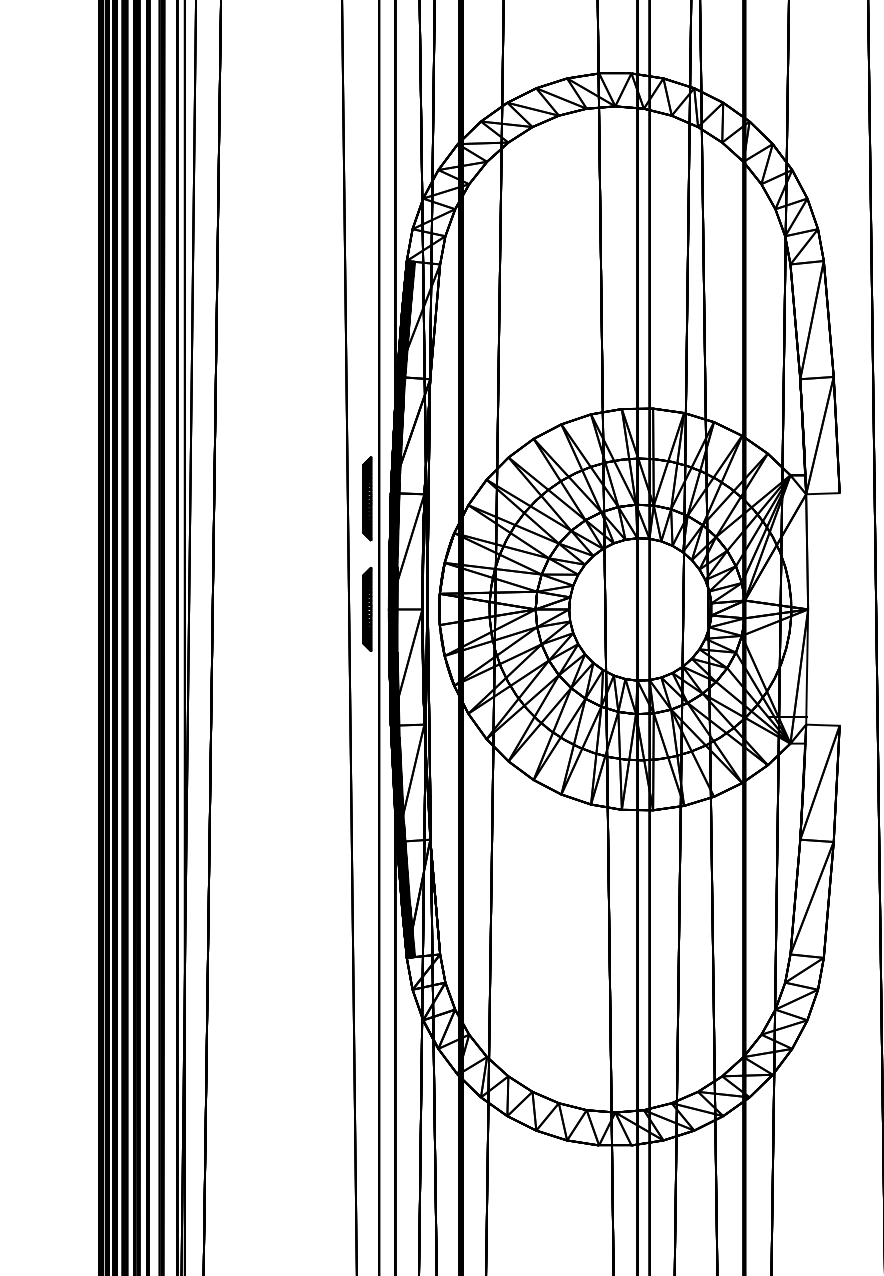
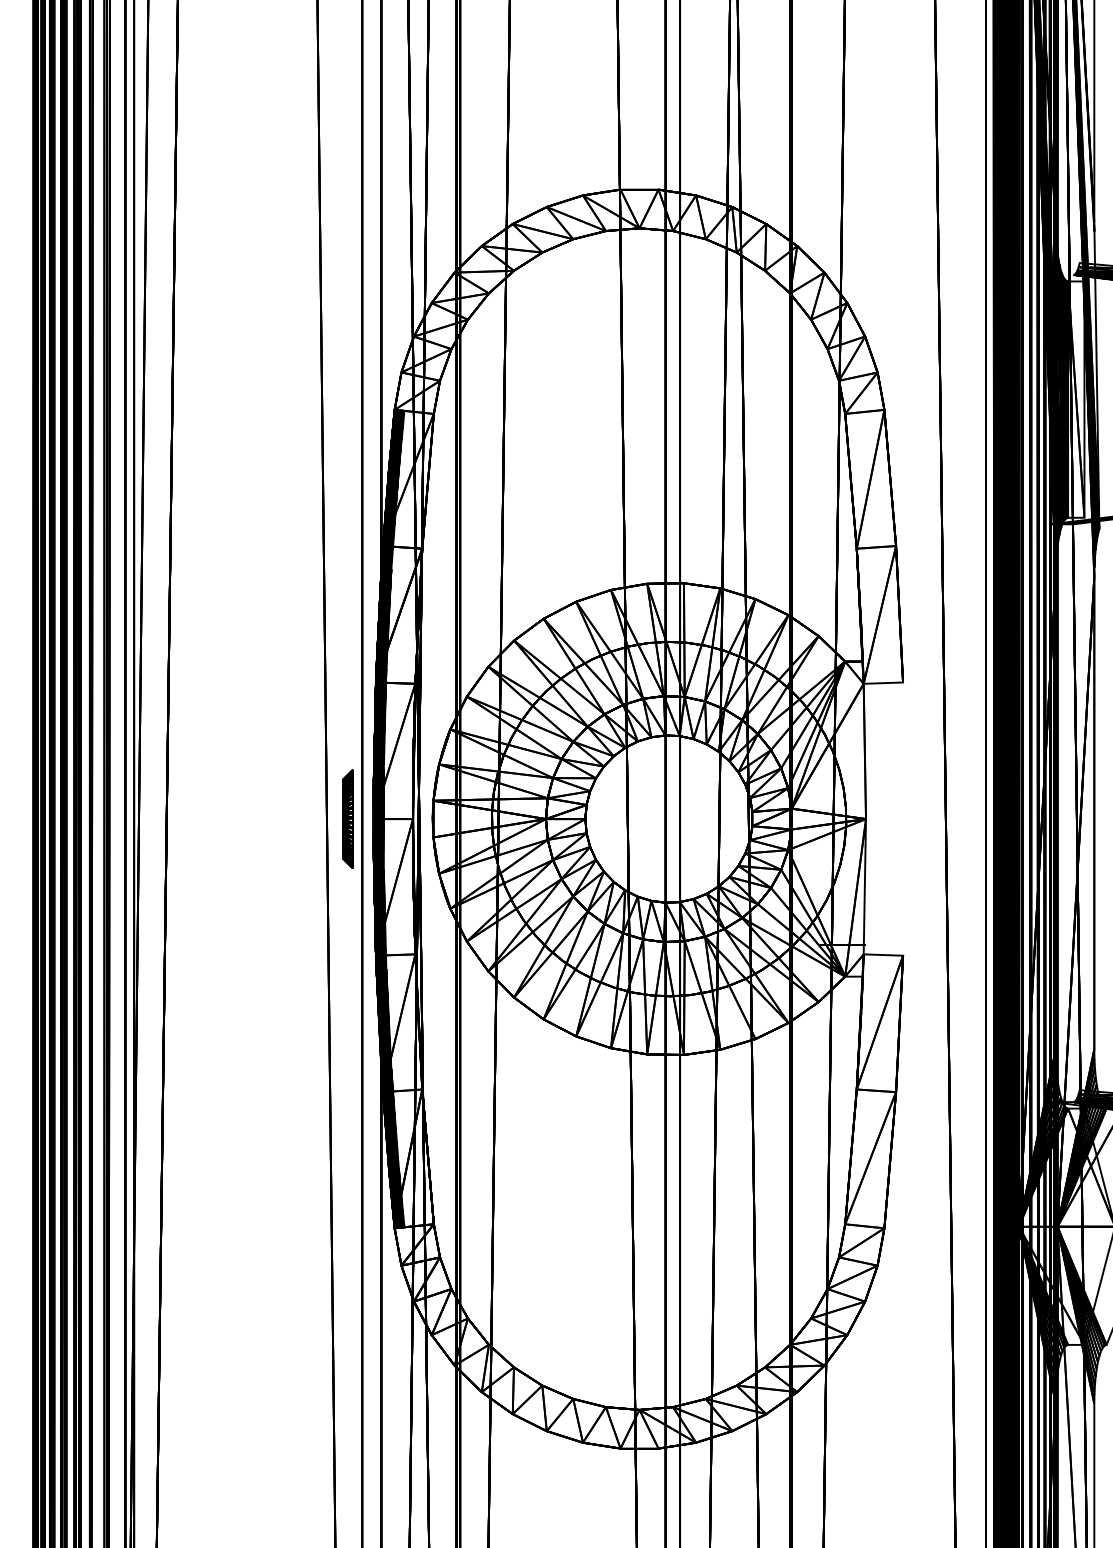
part: (366, 498) -> (347, 688), removed

